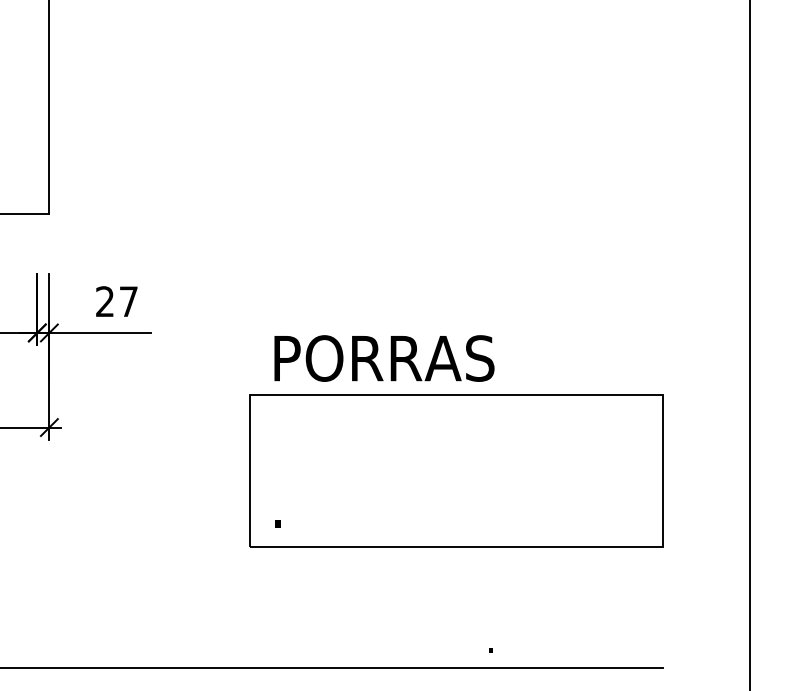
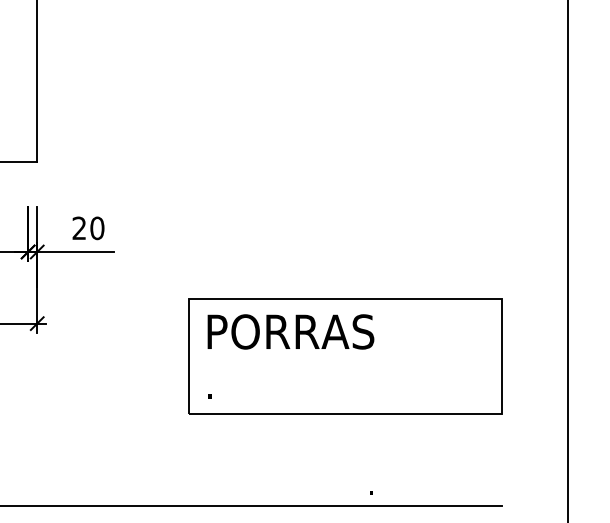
text: (128, 301) -> (97, 228), 27 -> 20
text: (384, 358) -> (290, 331), moved

